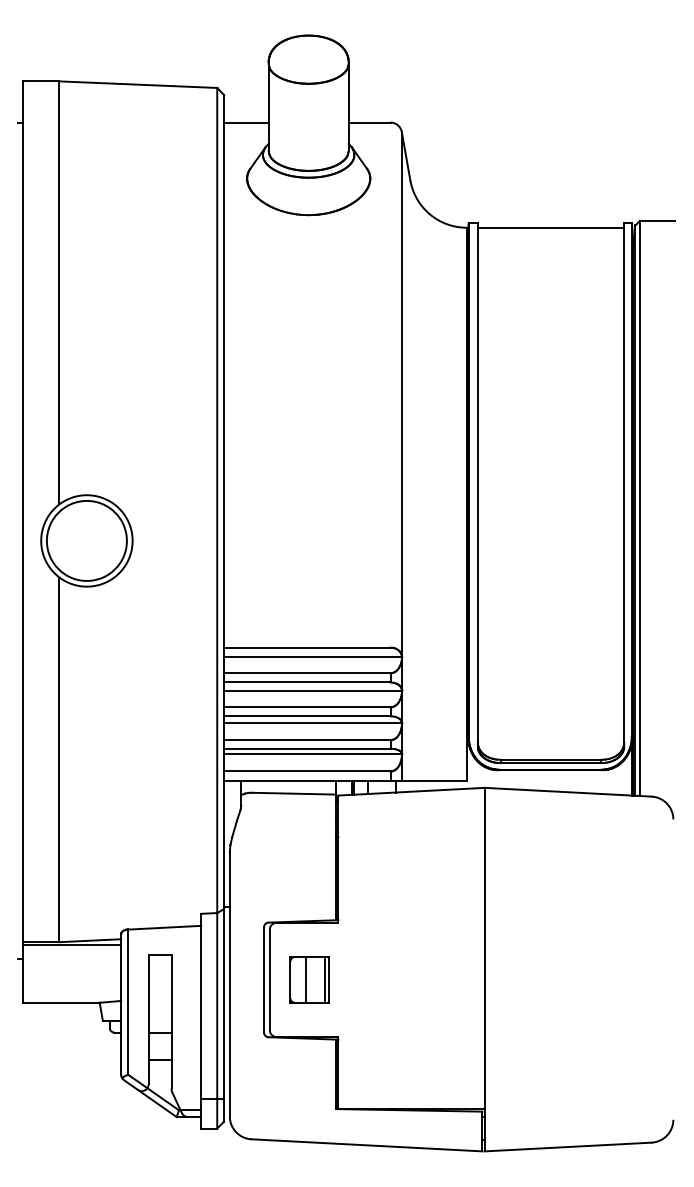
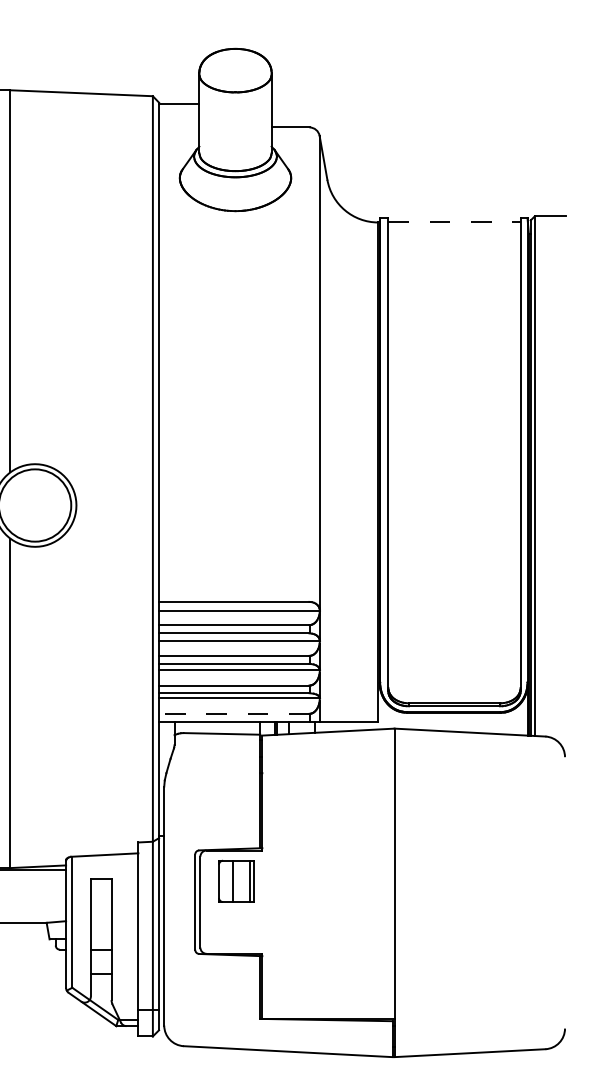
line: (246, 122) -> (179, 103), moved
line: (551, 227) -> (454, 222), solid -> dashed
line: (306, 771) -> (233, 713), solid -> dashed
part: (309, 979) -> (236, 881), moved

